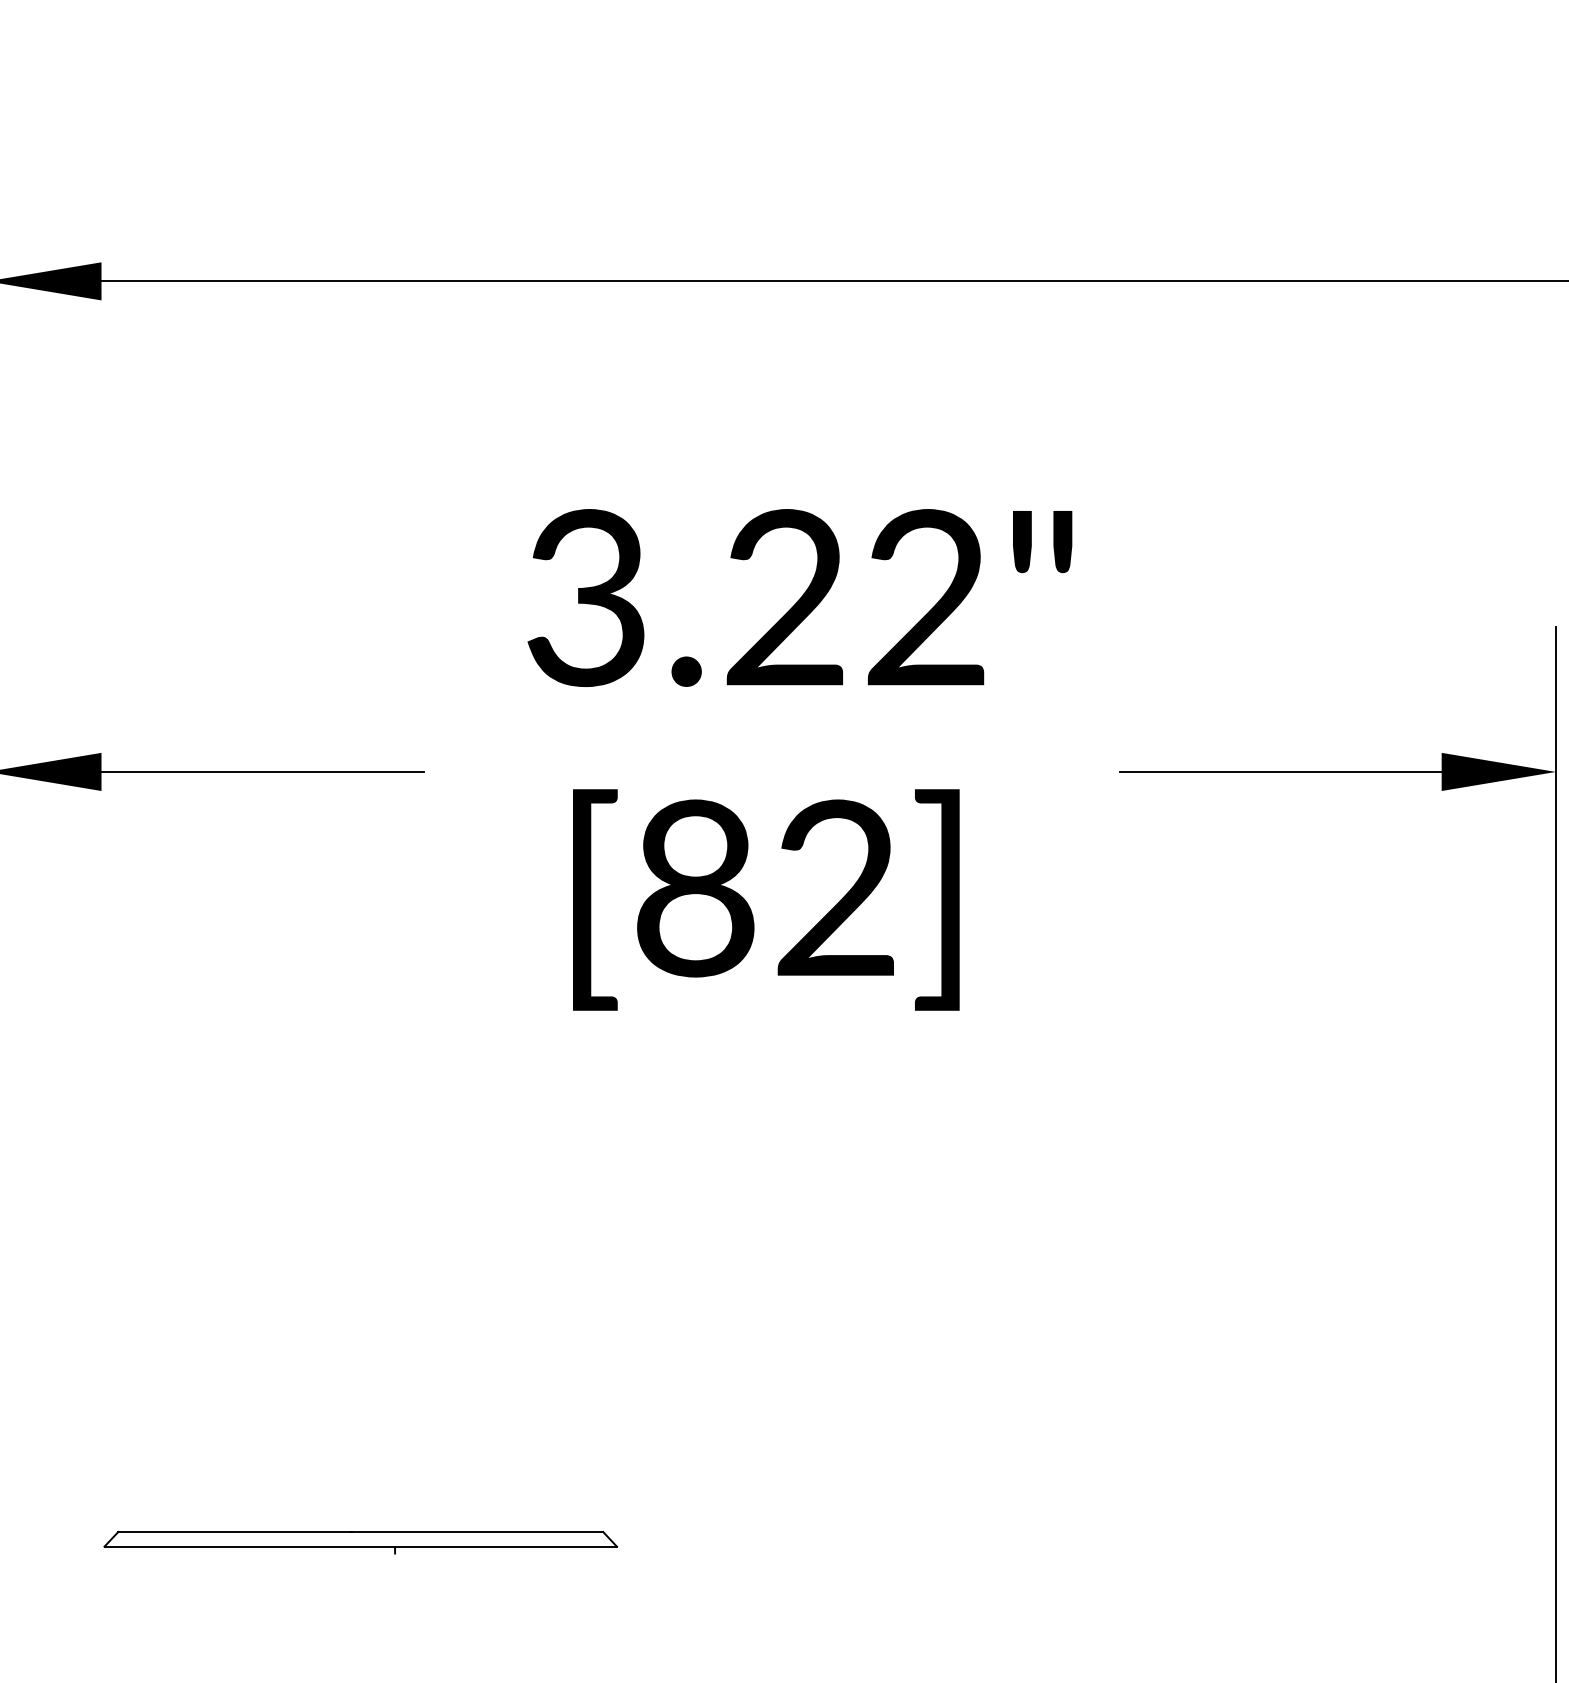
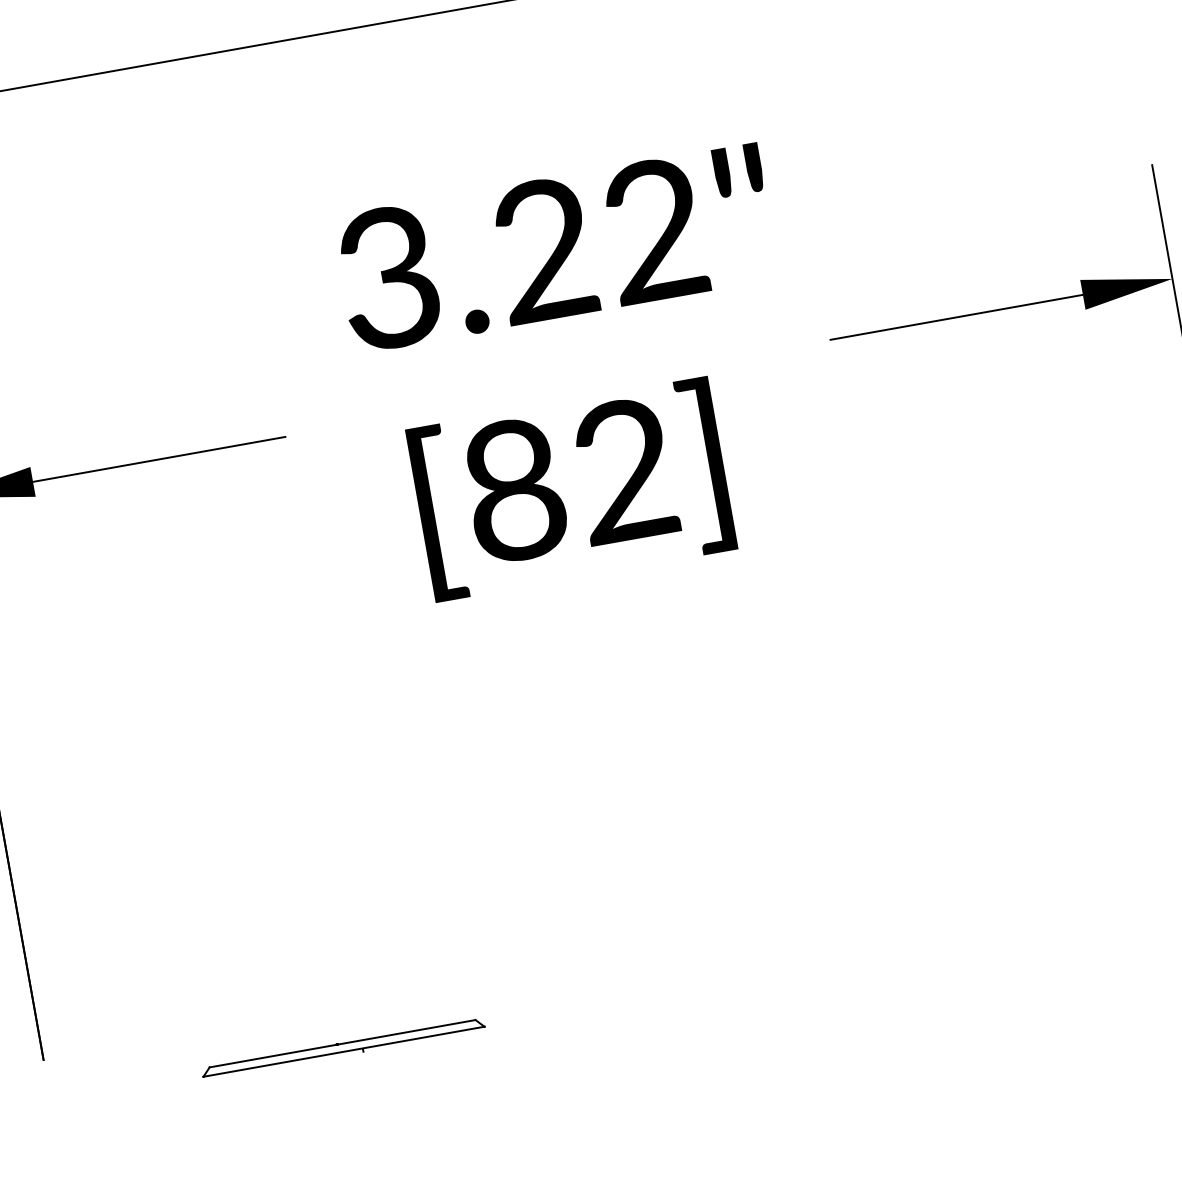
part: (360, 1542) -> (343, 1049), size x0.7

